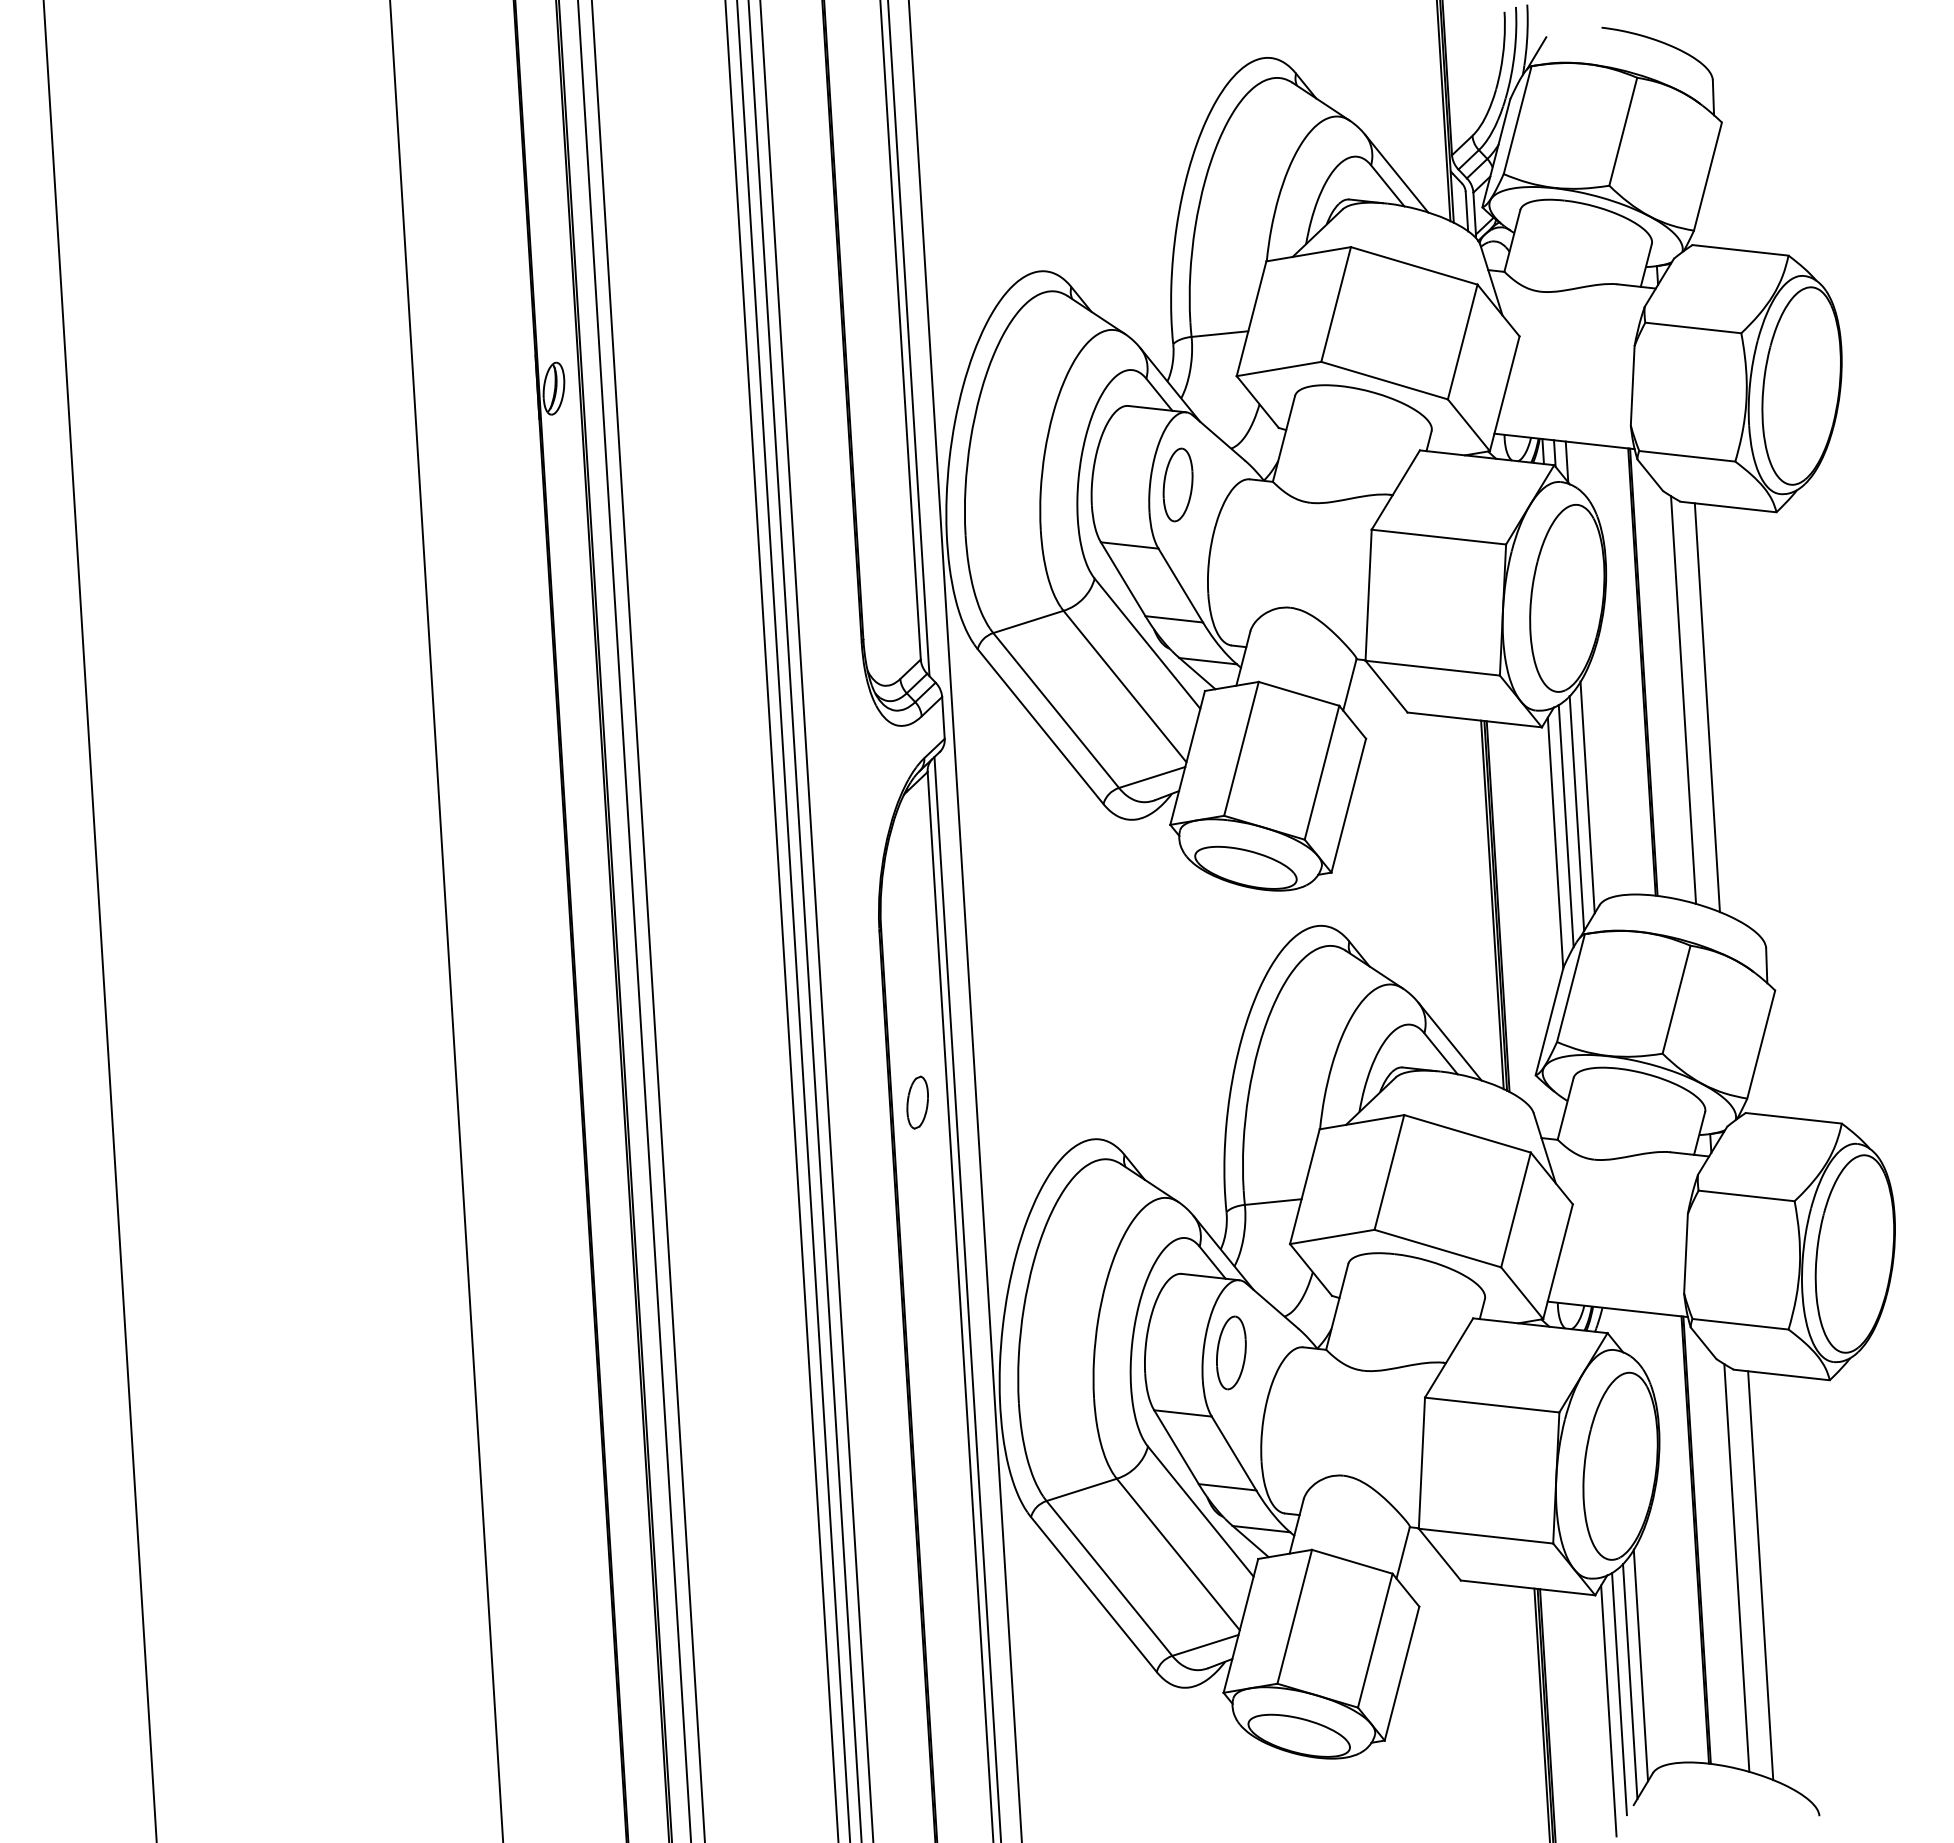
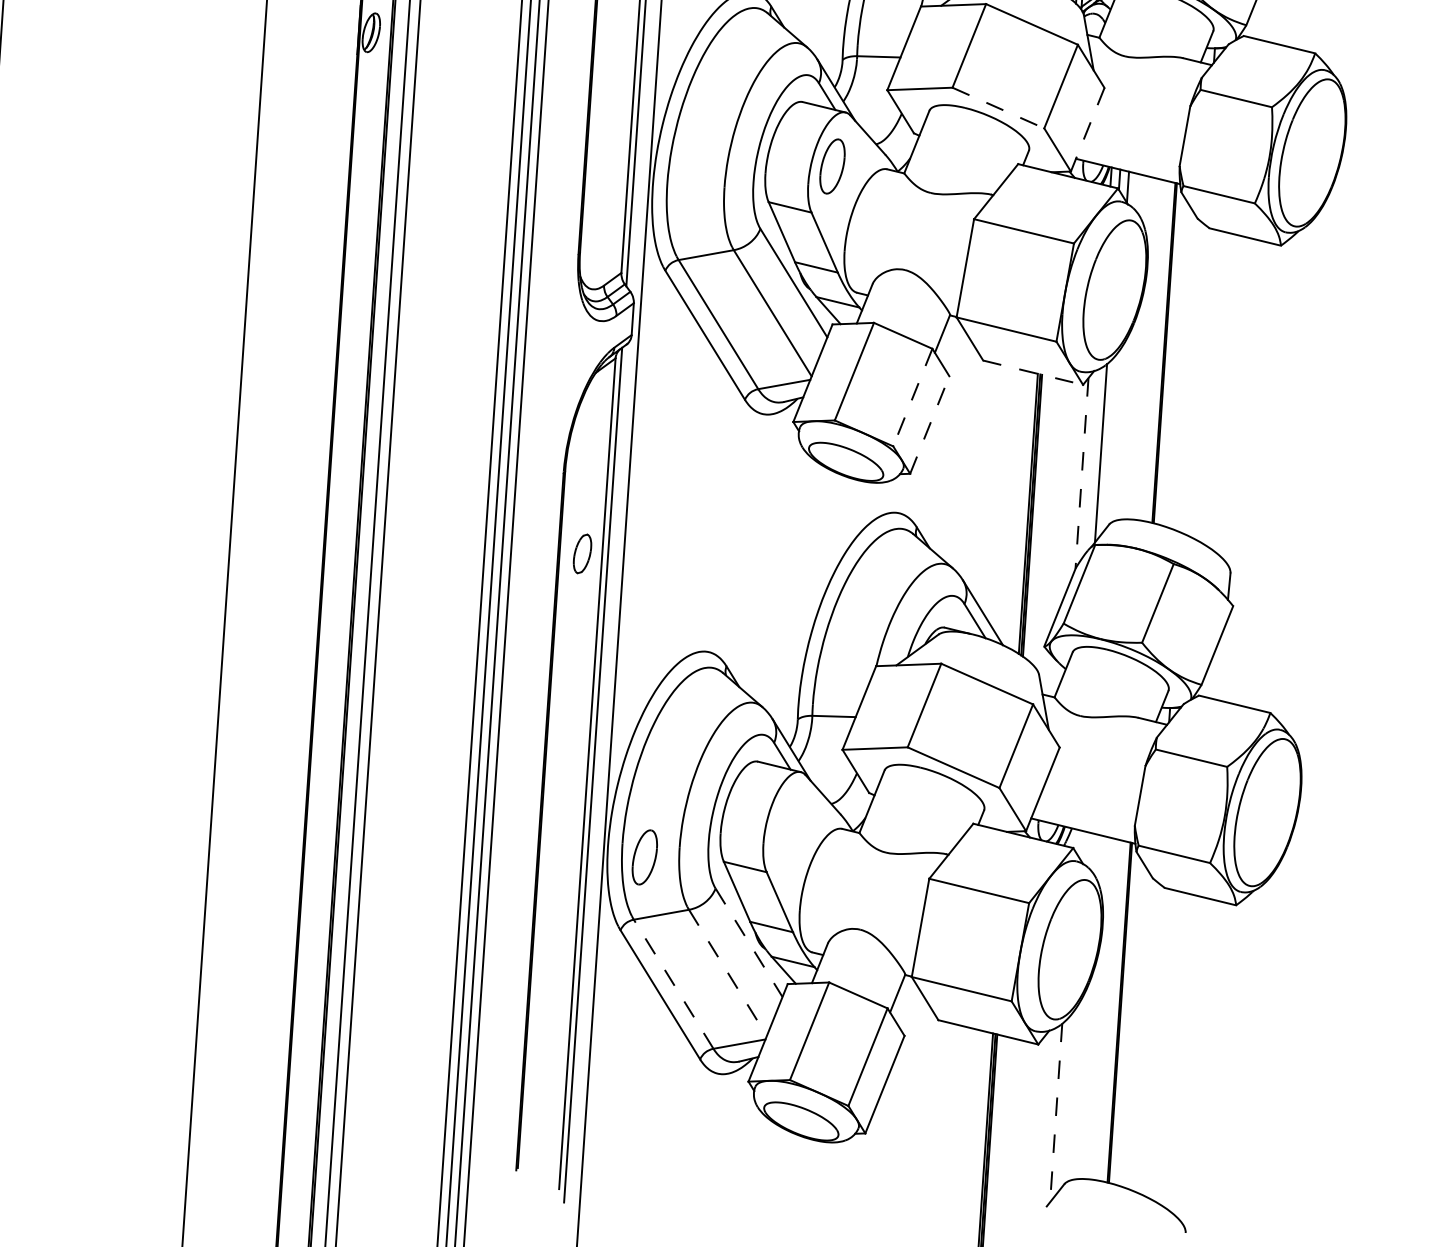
line: (1385, 380) -> (999, 108), solid -> dashed
line: (1504, 394) -> (1087, 130), solid -> dashed
line: (1683, 700) -> (1192, 378), removed
line: (1706, 707) -> (1209, 386), removed
line: (1474, 719) -> (1033, 372), solid -> dashed
line: (1321, 773) -> (912, 398), solid -> dashed
line: (1587, 797) -> (1110, 442), removed
line: (1348, 805) -> (929, 424), solid -> dashed
line: (1565, 826) -> (1091, 461), removed
line: (1555, 843) -> (1081, 473), solid -> dashed
part: (917, 1102) -> (582, 553), moved
part: (1231, 1352) -> (644, 857), moved
line: (1200, 1511) -> (748, 942), solid -> dashed
line: (1178, 1554) -> (728, 972), solid -> dashed
line: (1736, 1568) -> (1147, 1038), removed
line: (1760, 1575) -> (1164, 1045), removed
line: (1109, 1578) -> (673, 984), solid -> dashed
line: (1640, 1665) -> (1065, 1101), removed
line: (1630, 1681) -> (1056, 1112), solid -> dashed
line: (1619, 1693) -> (1046, 1120), removed
line: (1608, 1710) -> (1037, 1132), removed

